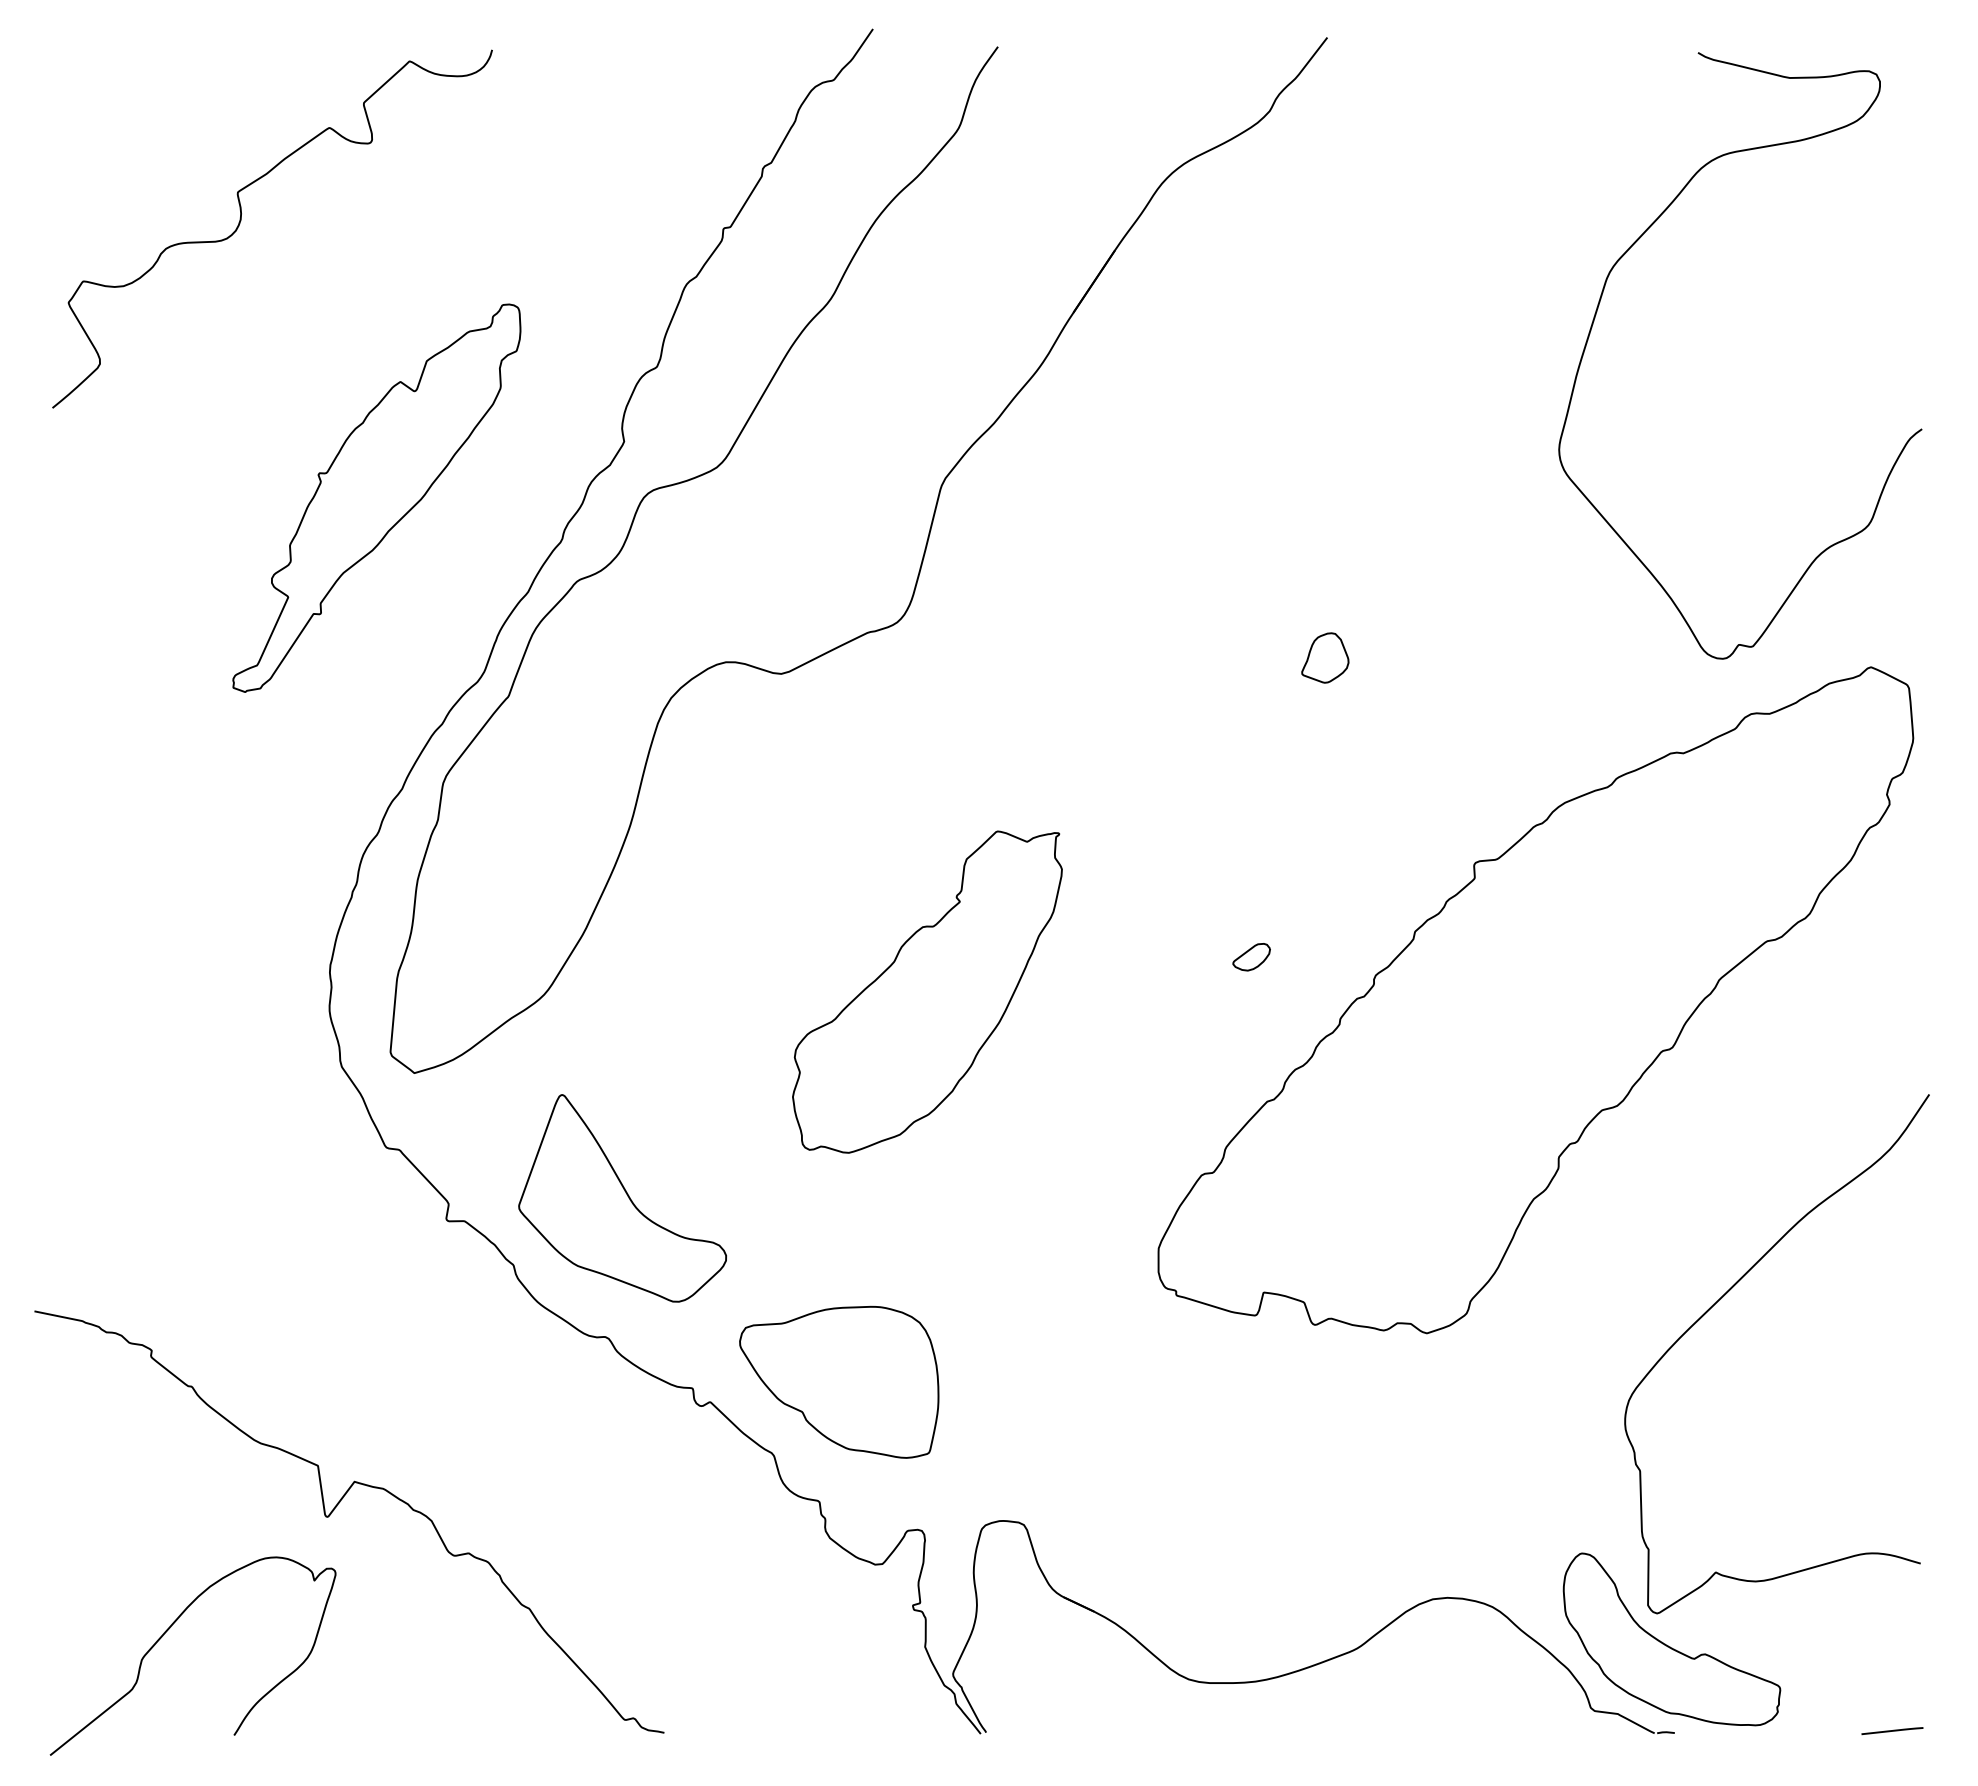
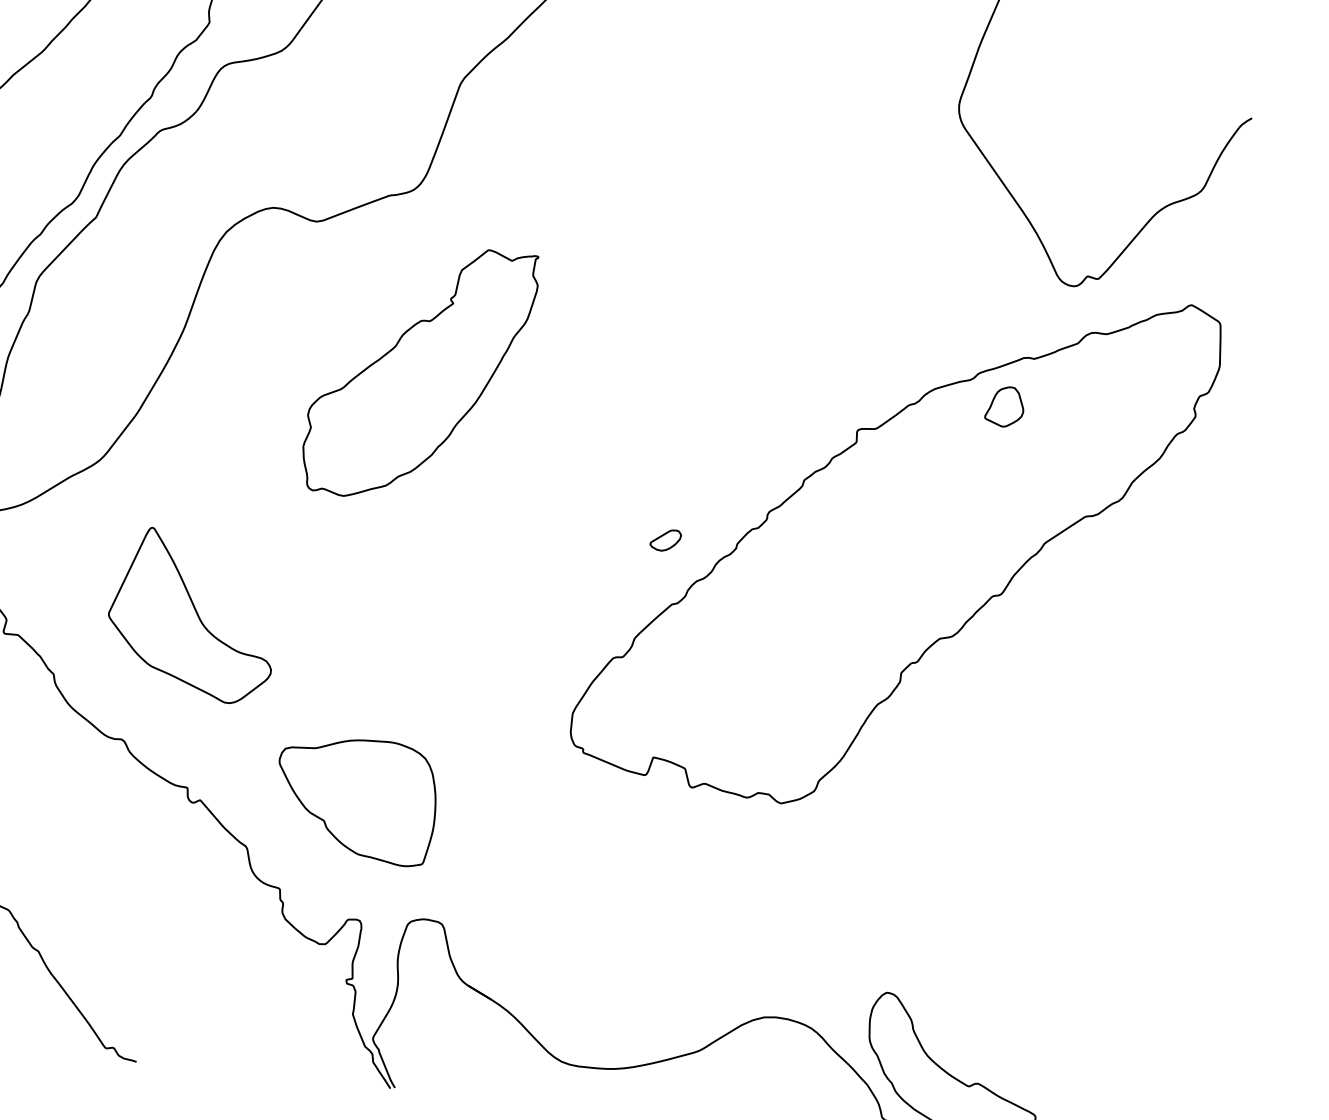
part: (1325, 657) -> (1005, 406), moved
part: (1251, 957) -> (665, 540), moved
part: (927, 991) -> (419, 372), moved
part: (622, 1198) -> (192, 615), moved
curve: (1723, 1297) -> (1021, 798), removed
part: (839, 1381) -> (356, 799), moved

